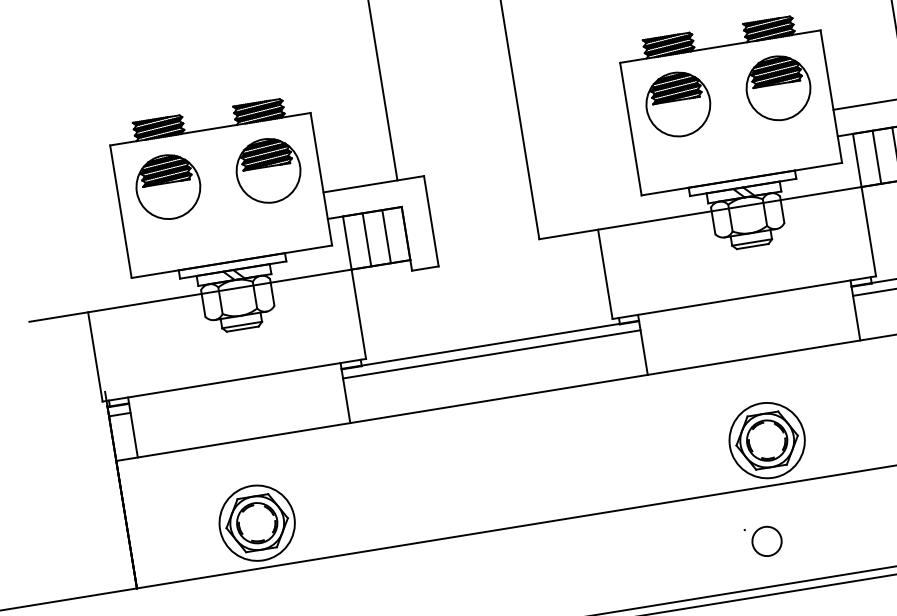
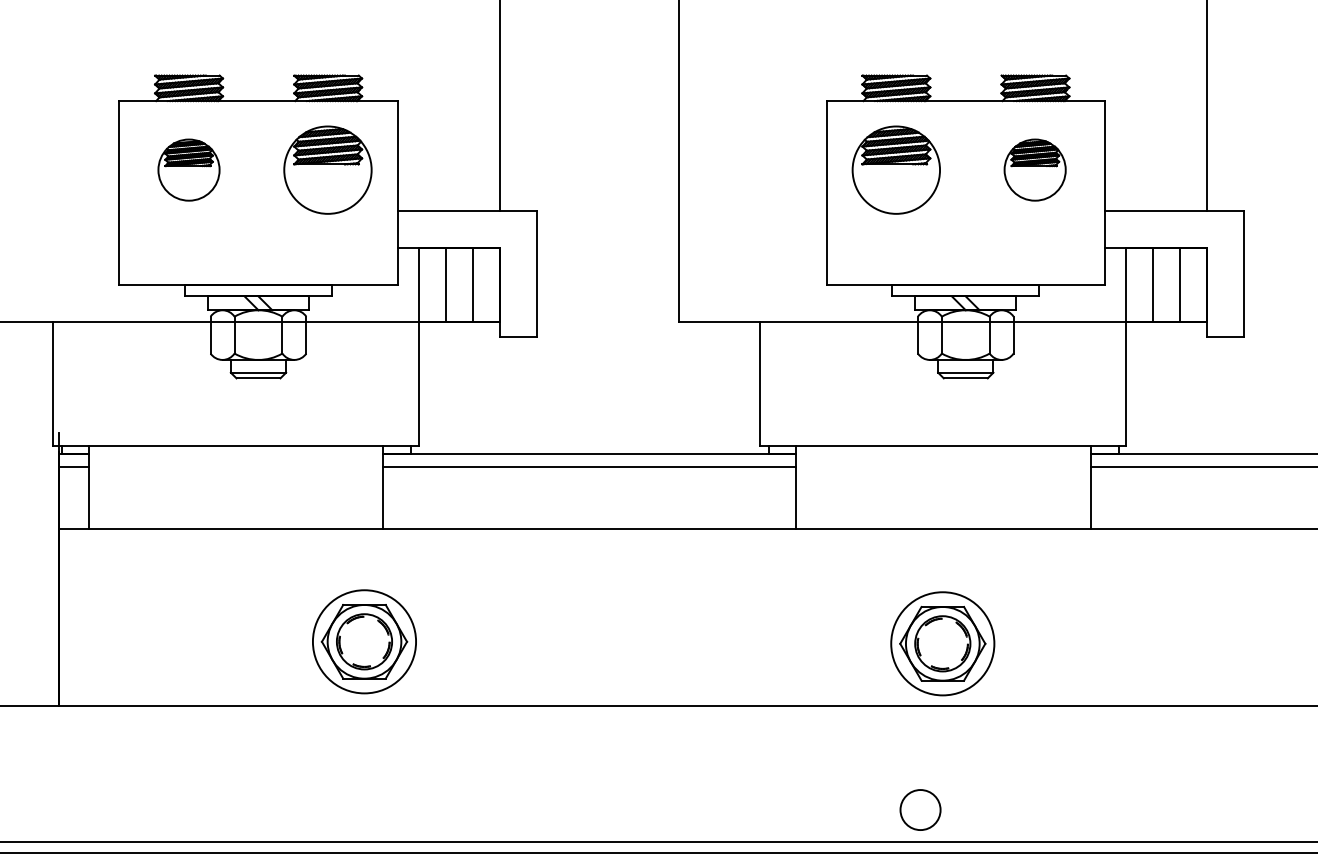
part: (777, 87) -> (1034, 169), size x0.7
part: (167, 186) -> (188, 169), size x0.7
part: (257, 522) -> (364, 641), moved
circle: (766, 541) -> (920, 809), moved

